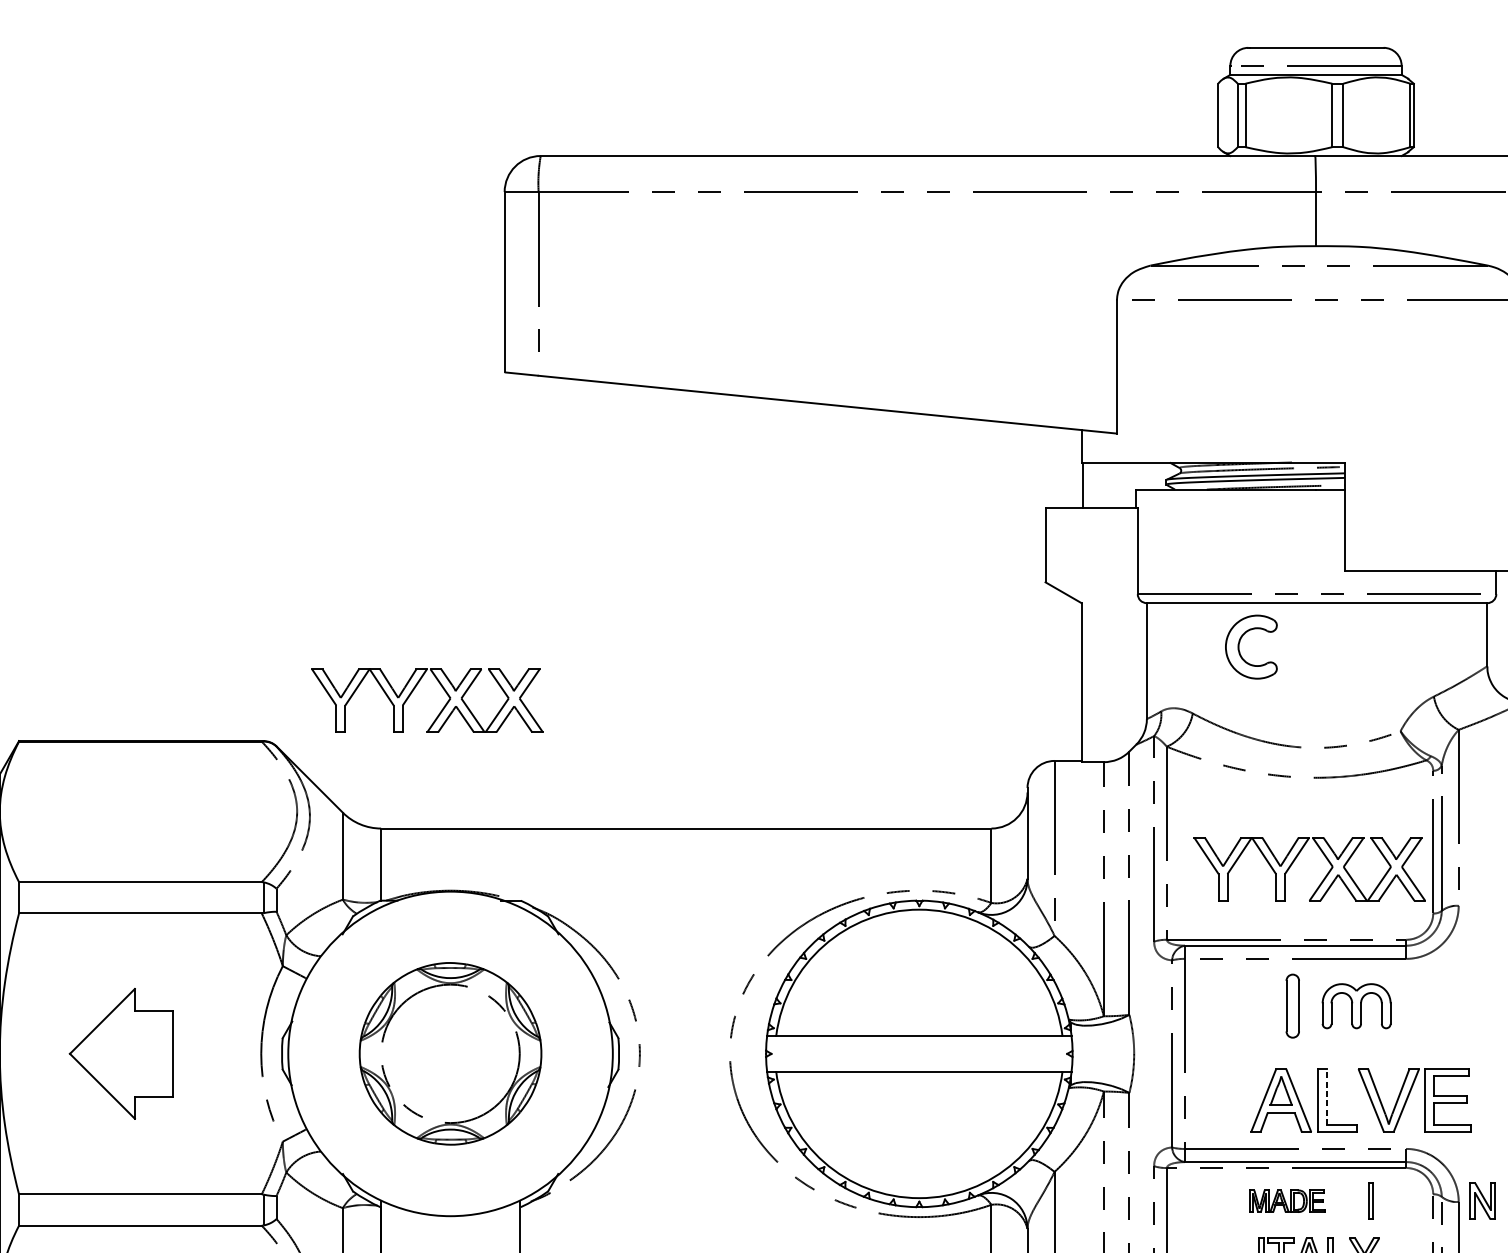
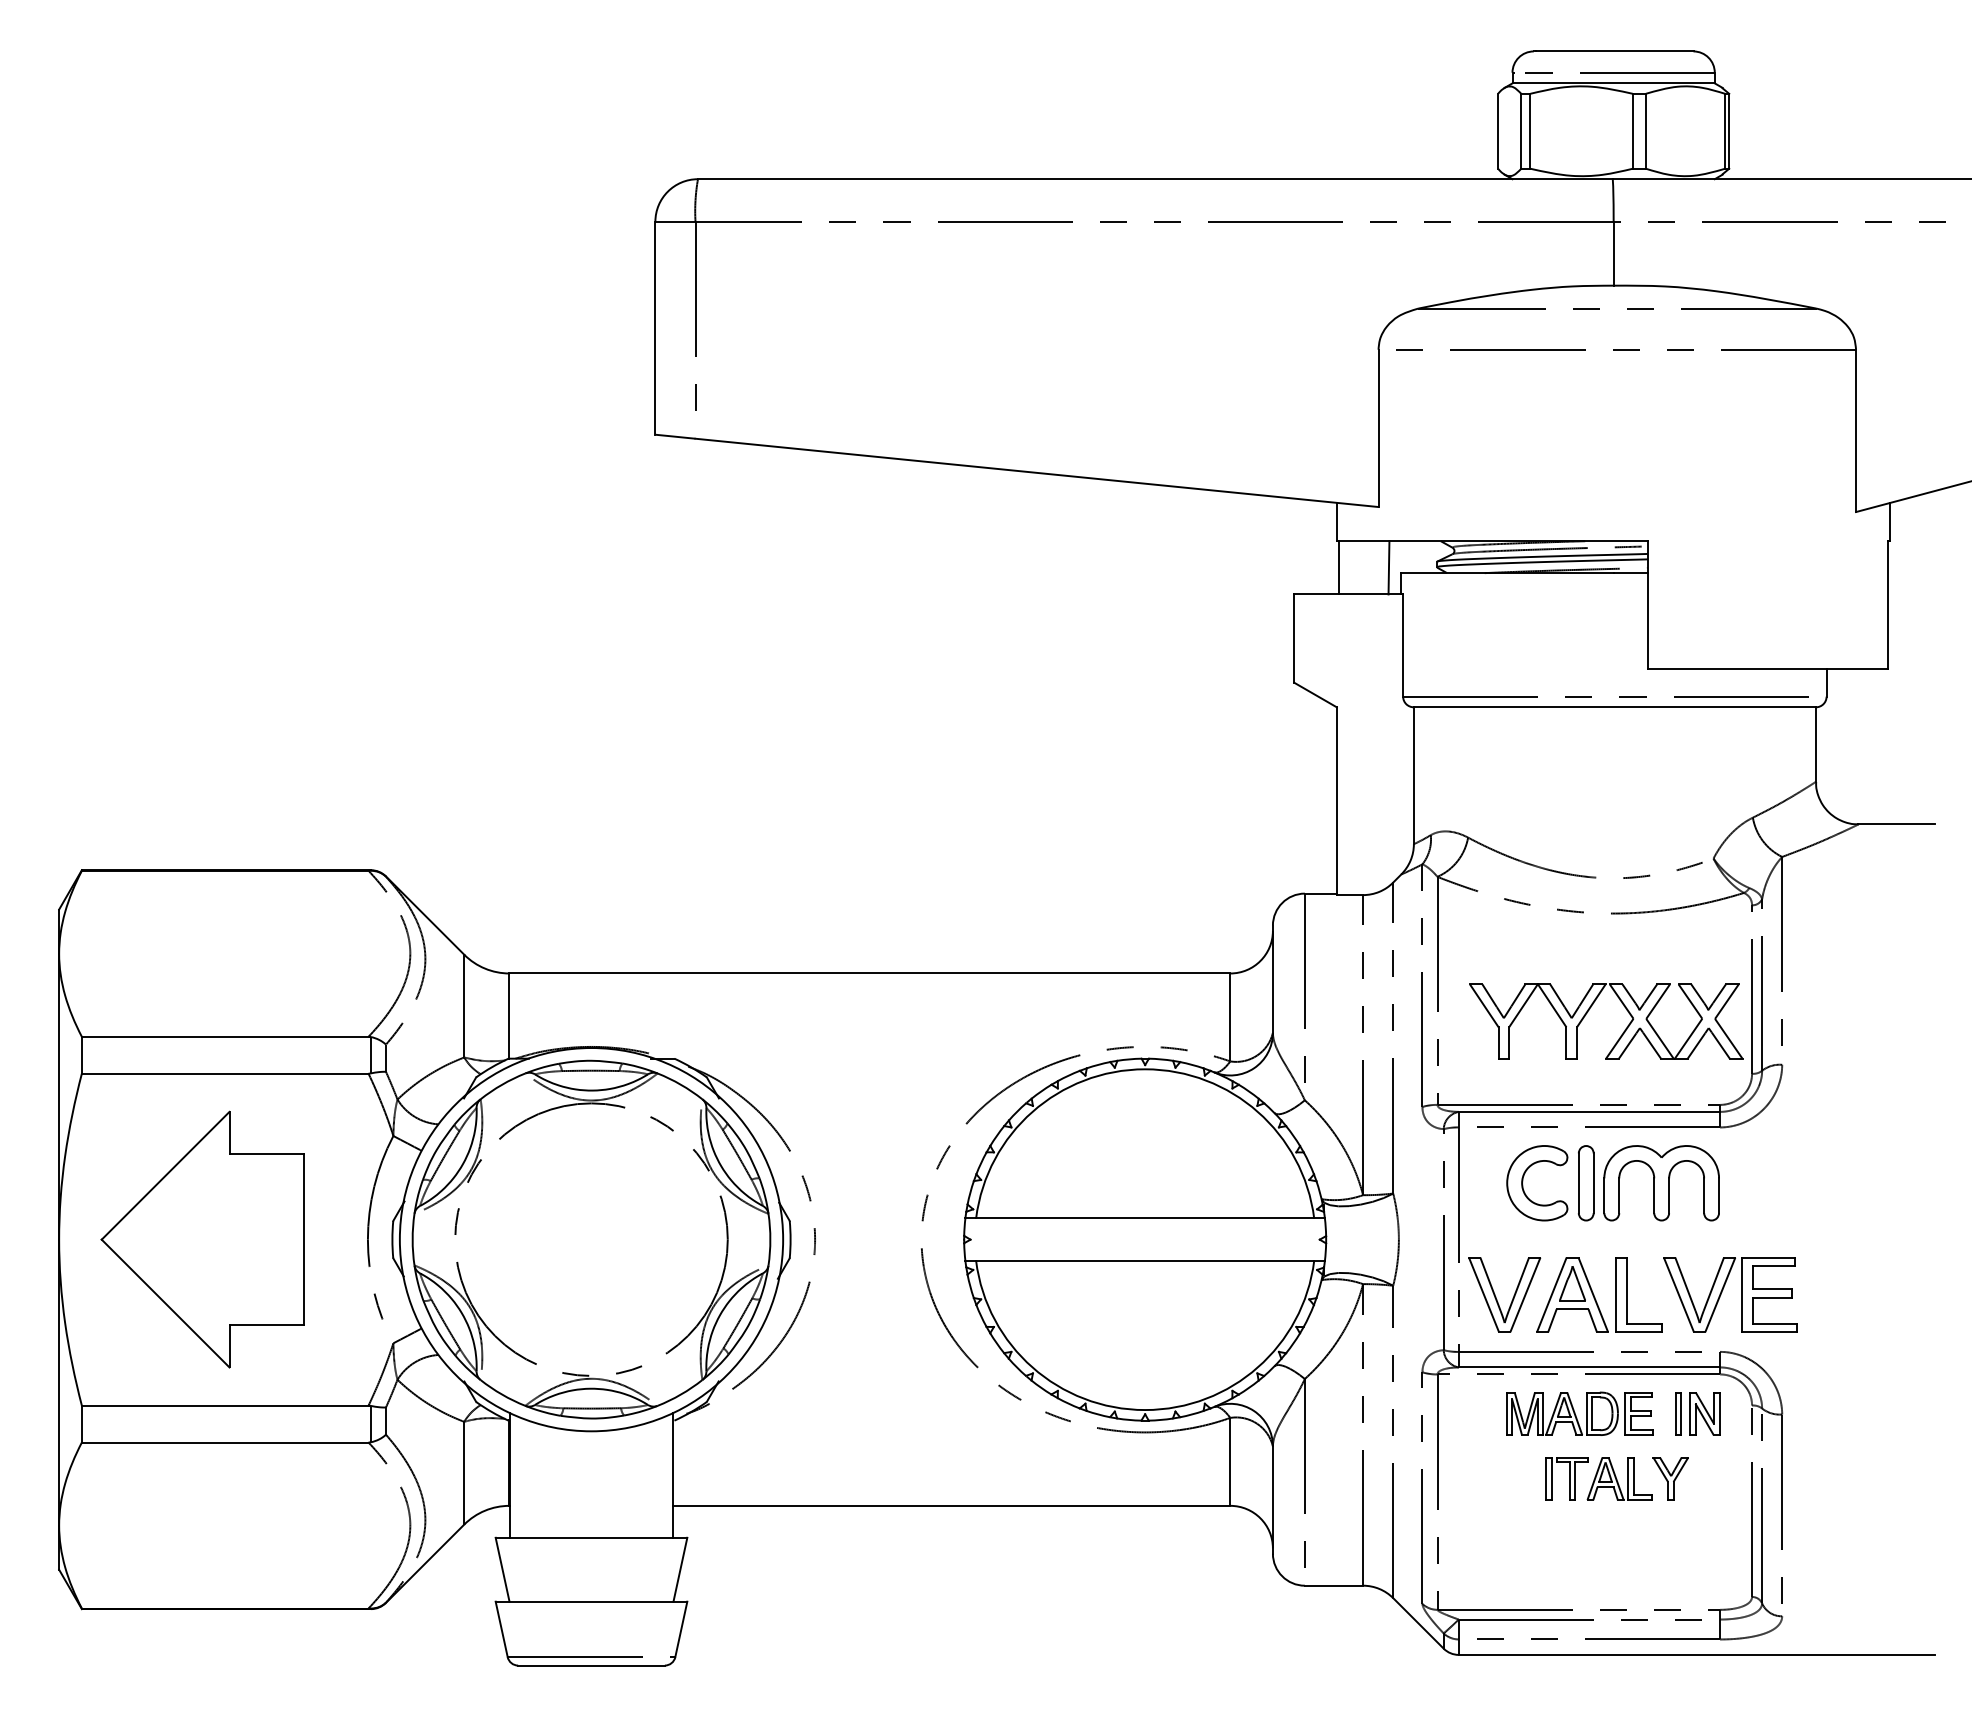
line: (1125, 484) -> (1388, 567), added
part: (1239, 645) -> (1523, 1181), moved
part: (442, 709) -> (581, 832), removed
part: (1356, 1006) -> (1661, 1183), size x1.43
part: (121, 1053) -> (202, 1239), size x1.67
part: (450, 1053) -> (591, 1239), size x1.67
line: (1326, 1096) -> (1626, 1290), dashed -> solid
part: (1216, 1102) -> (1496, 1296), added
part: (1287, 1201) -> (1579, 1413), size x1.67
part: (1482, 1201) -> (1704, 1413), moved

